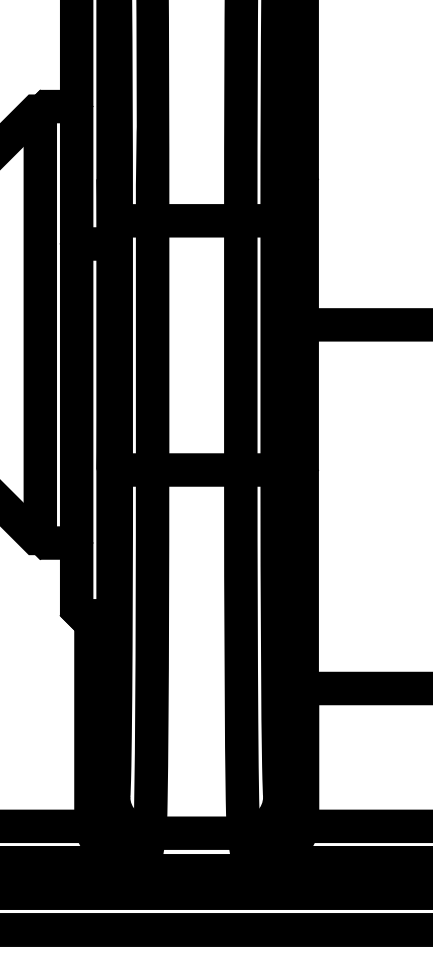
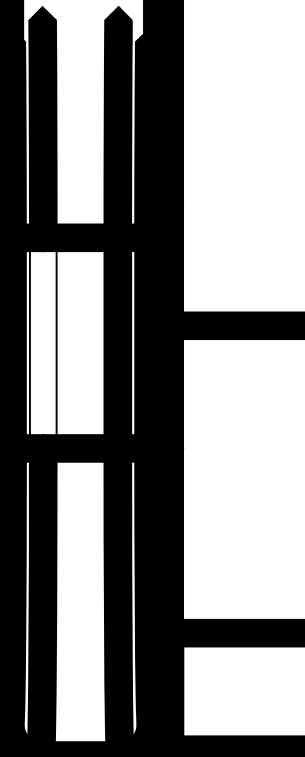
fill: (152, 345) -> (43, 343), removed

